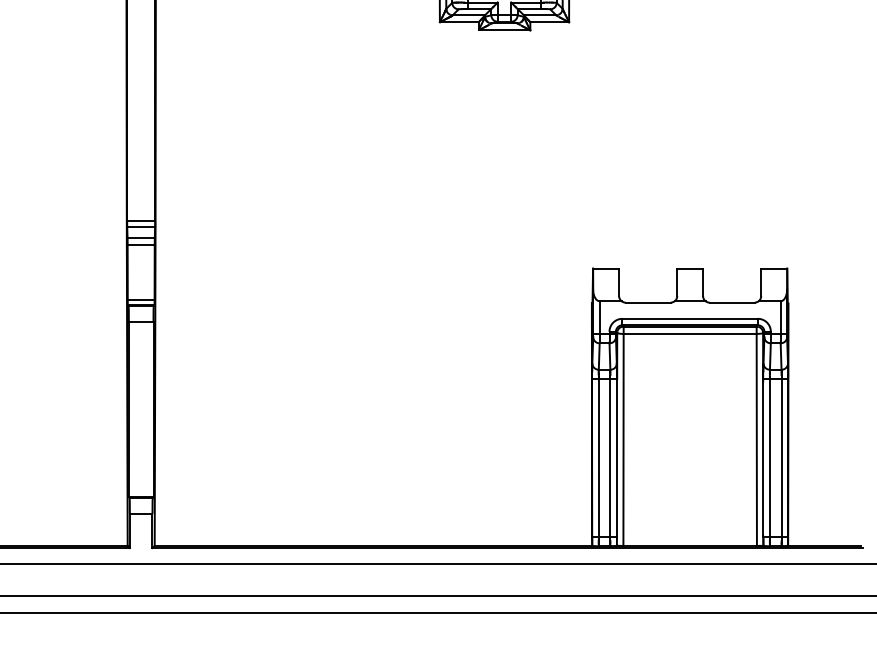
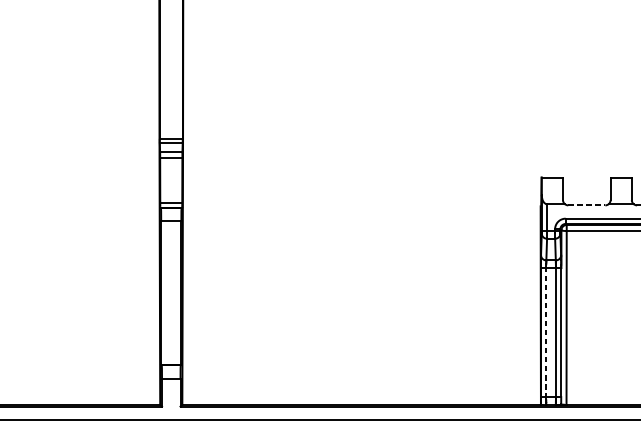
line: (648, 302) -> (587, 205), solid -> dashed
line: (598, 458) -> (546, 333), solid -> dashed

